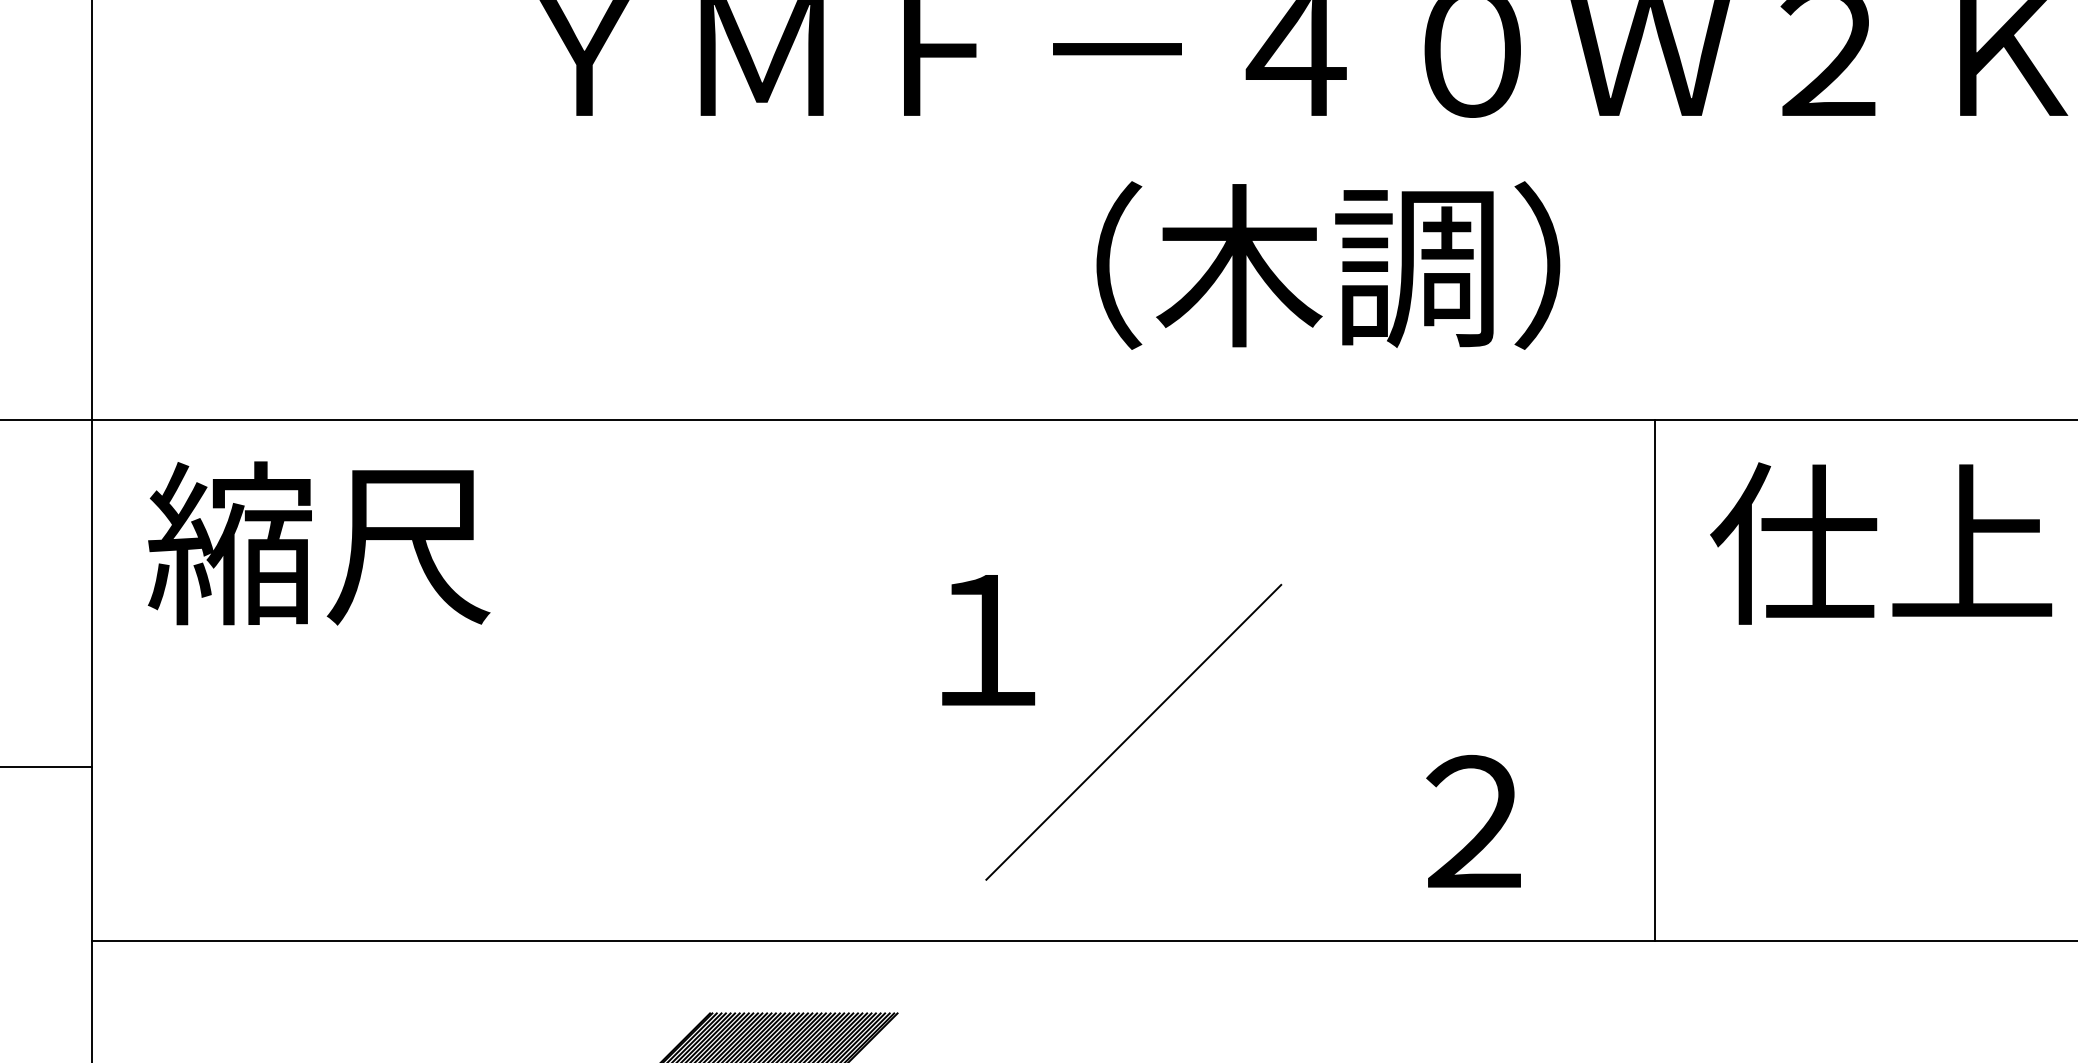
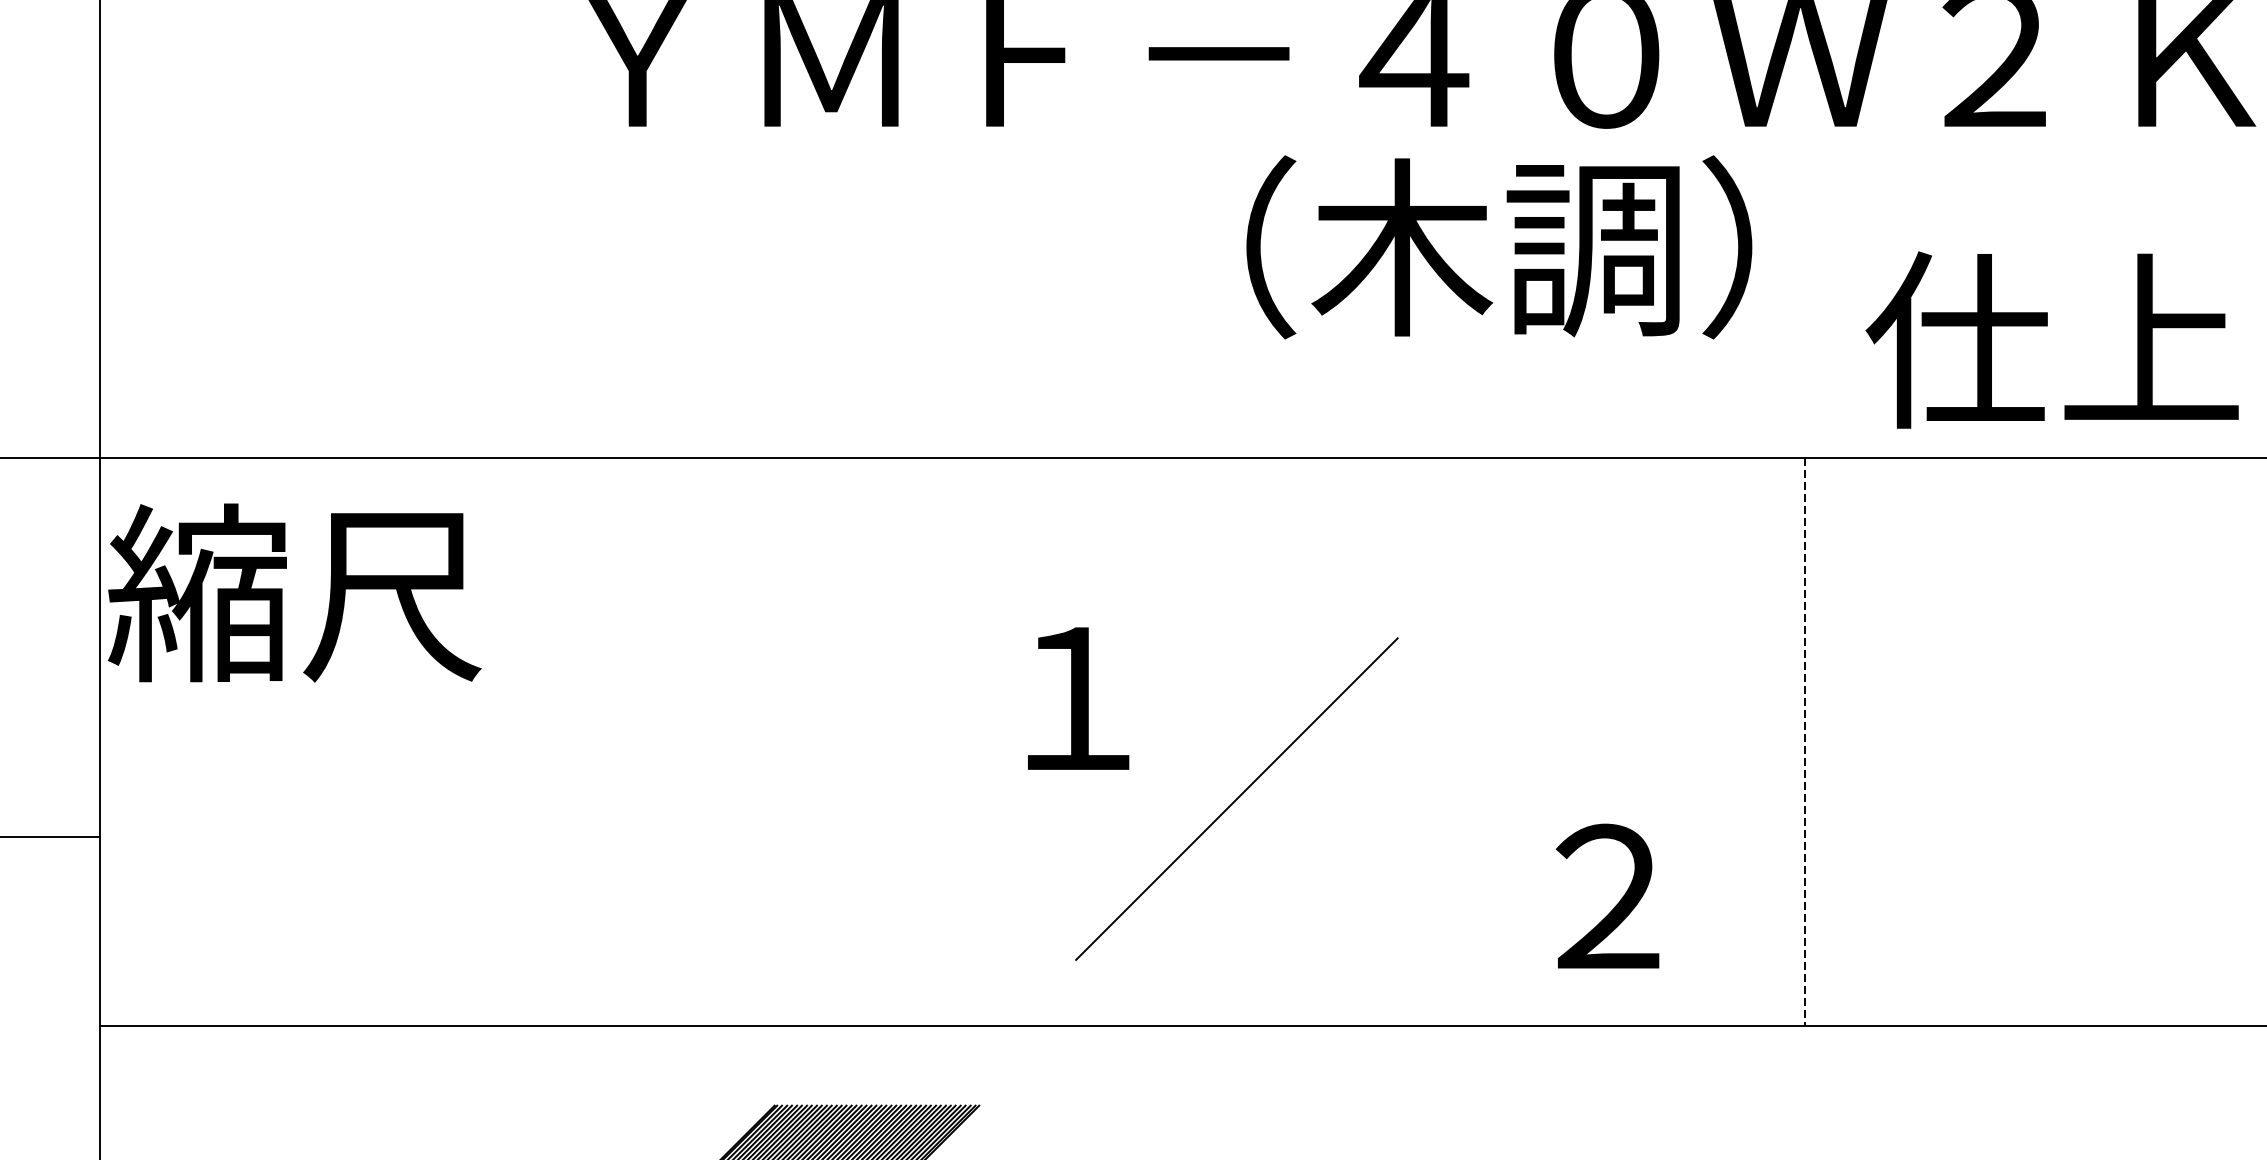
text: (1328, 265) -> (1499, 247), moved
text: (319, 543) -> (295, 593), moved
text: (1881, 543) -> (2052, 340), moved
line: (1654, 680) -> (1804, 742), solid -> dashed

